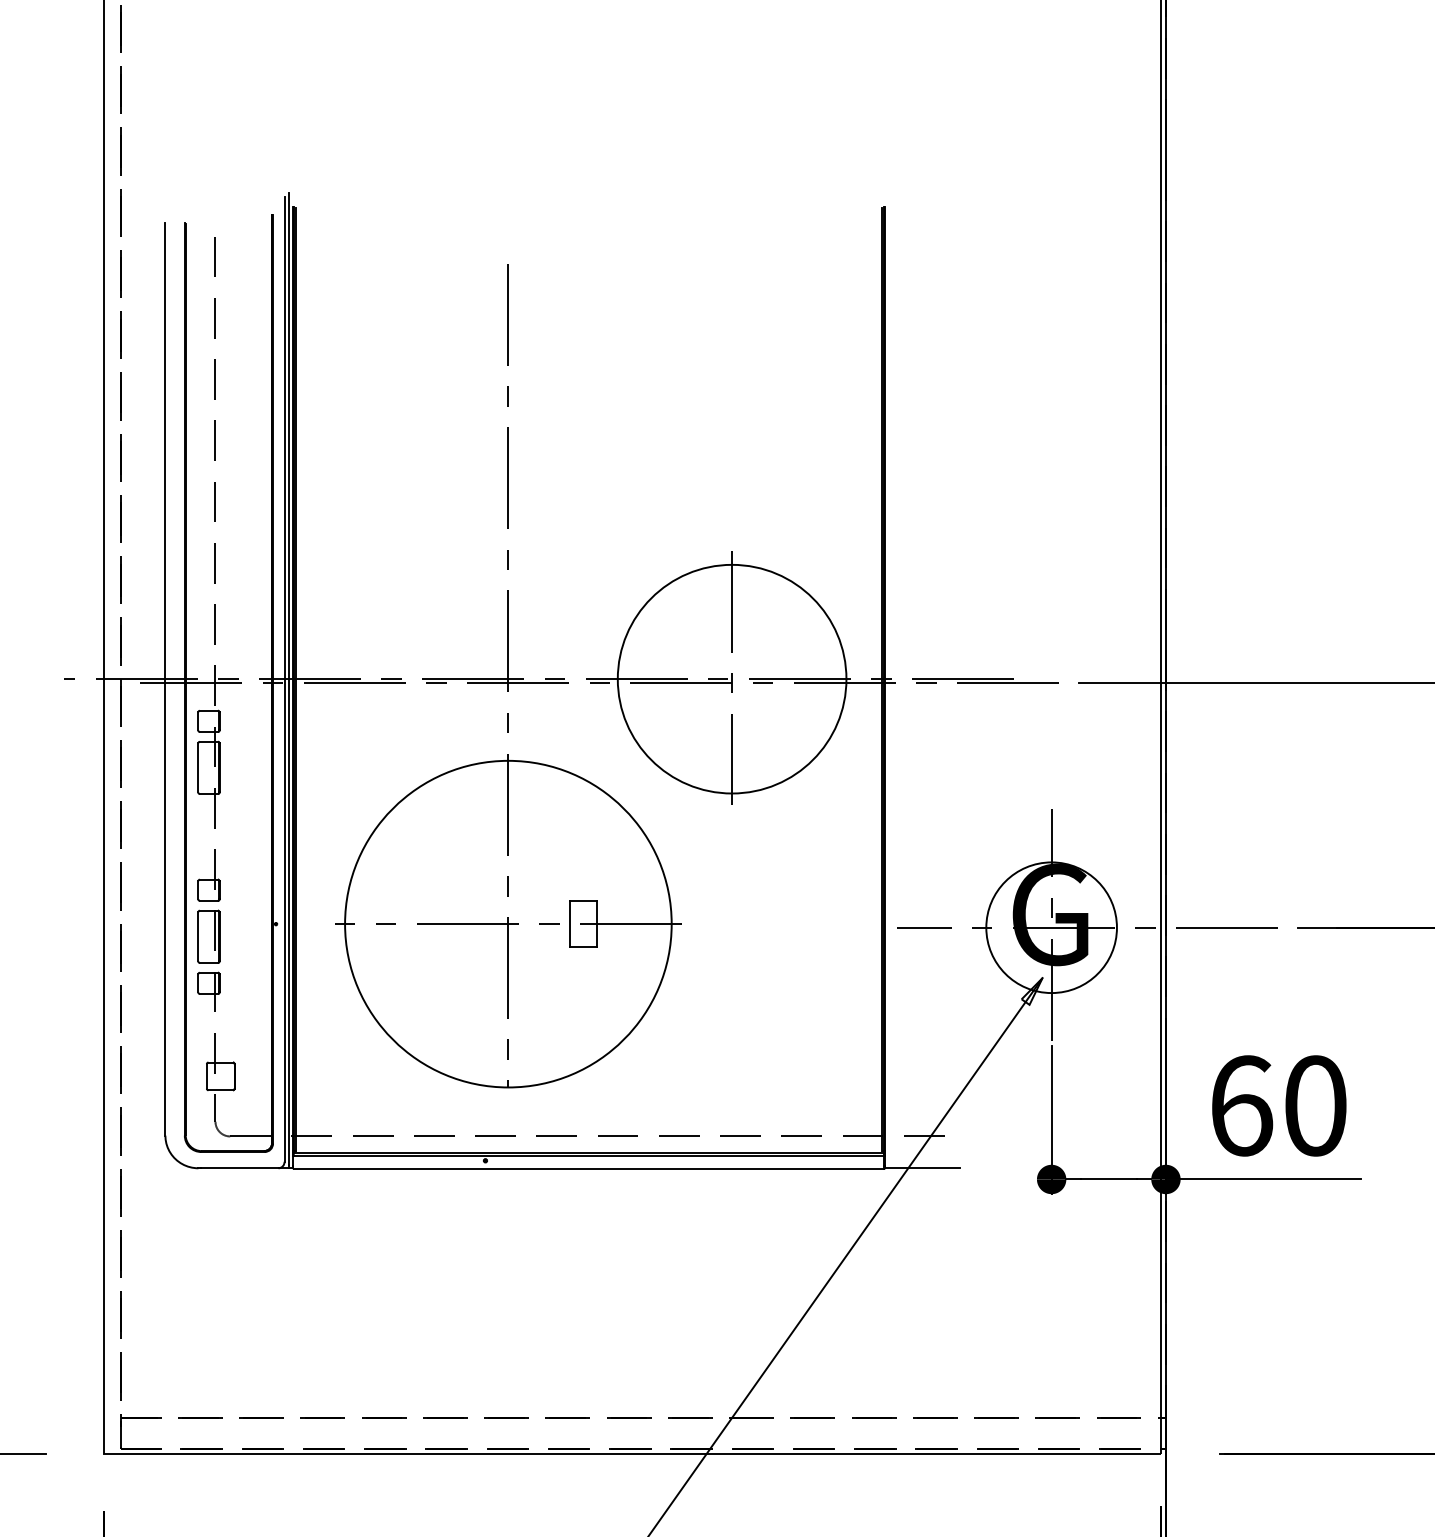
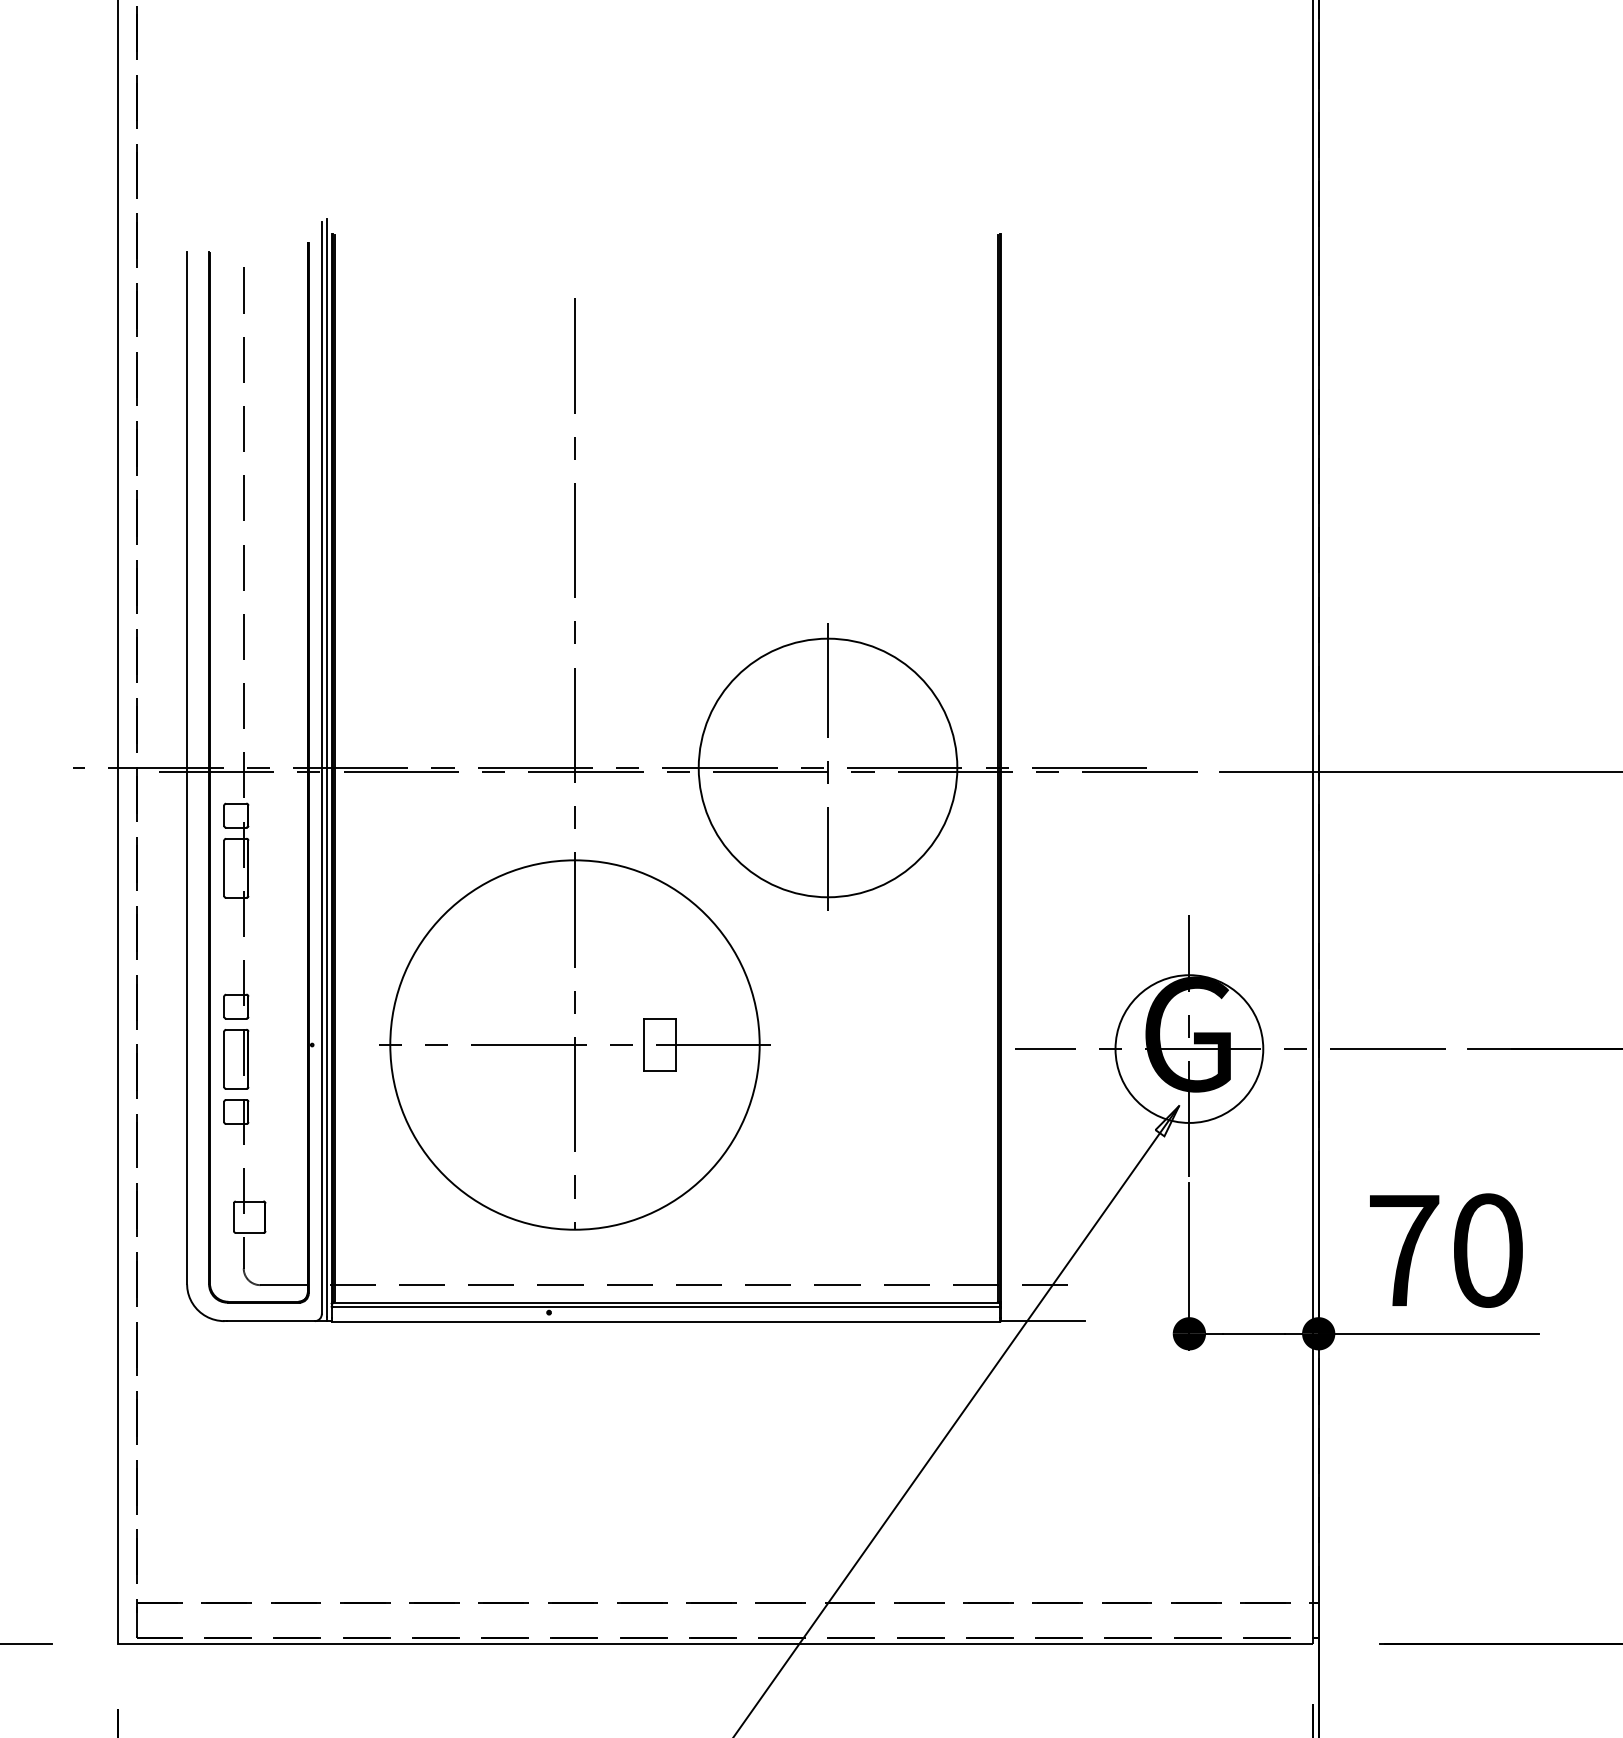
text: (1241, 1105) -> (1404, 1250), 60 -> 70

